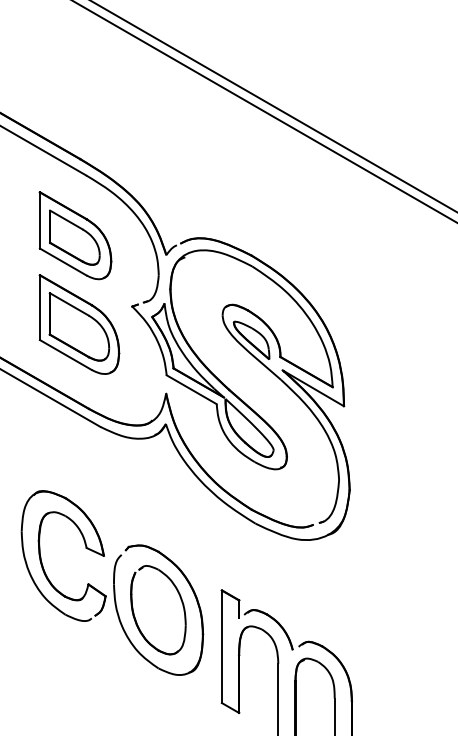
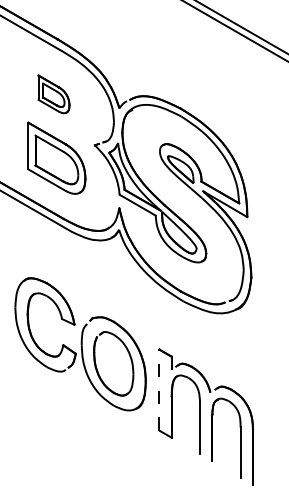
part: (75, 235) -> (54, 94), size x0.6
line: (221, 646) -> (159, 389), solid -> dashed

